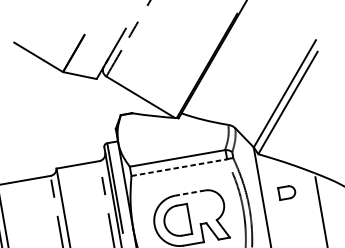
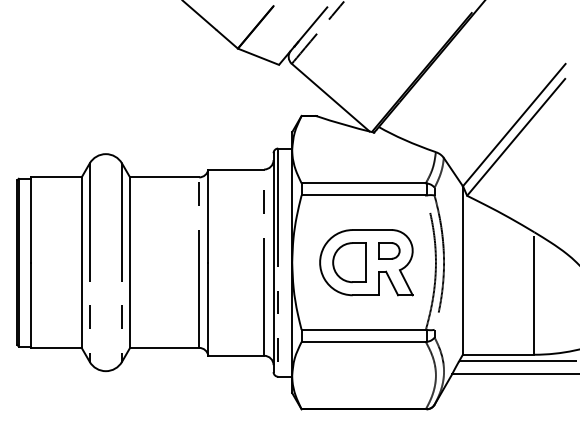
line: (179, 167) -> (364, 195), dashed -> solid
part: (287, 192) -> (389, 250), moved
line: (190, 193) -> (372, 230), dashed -> solid

